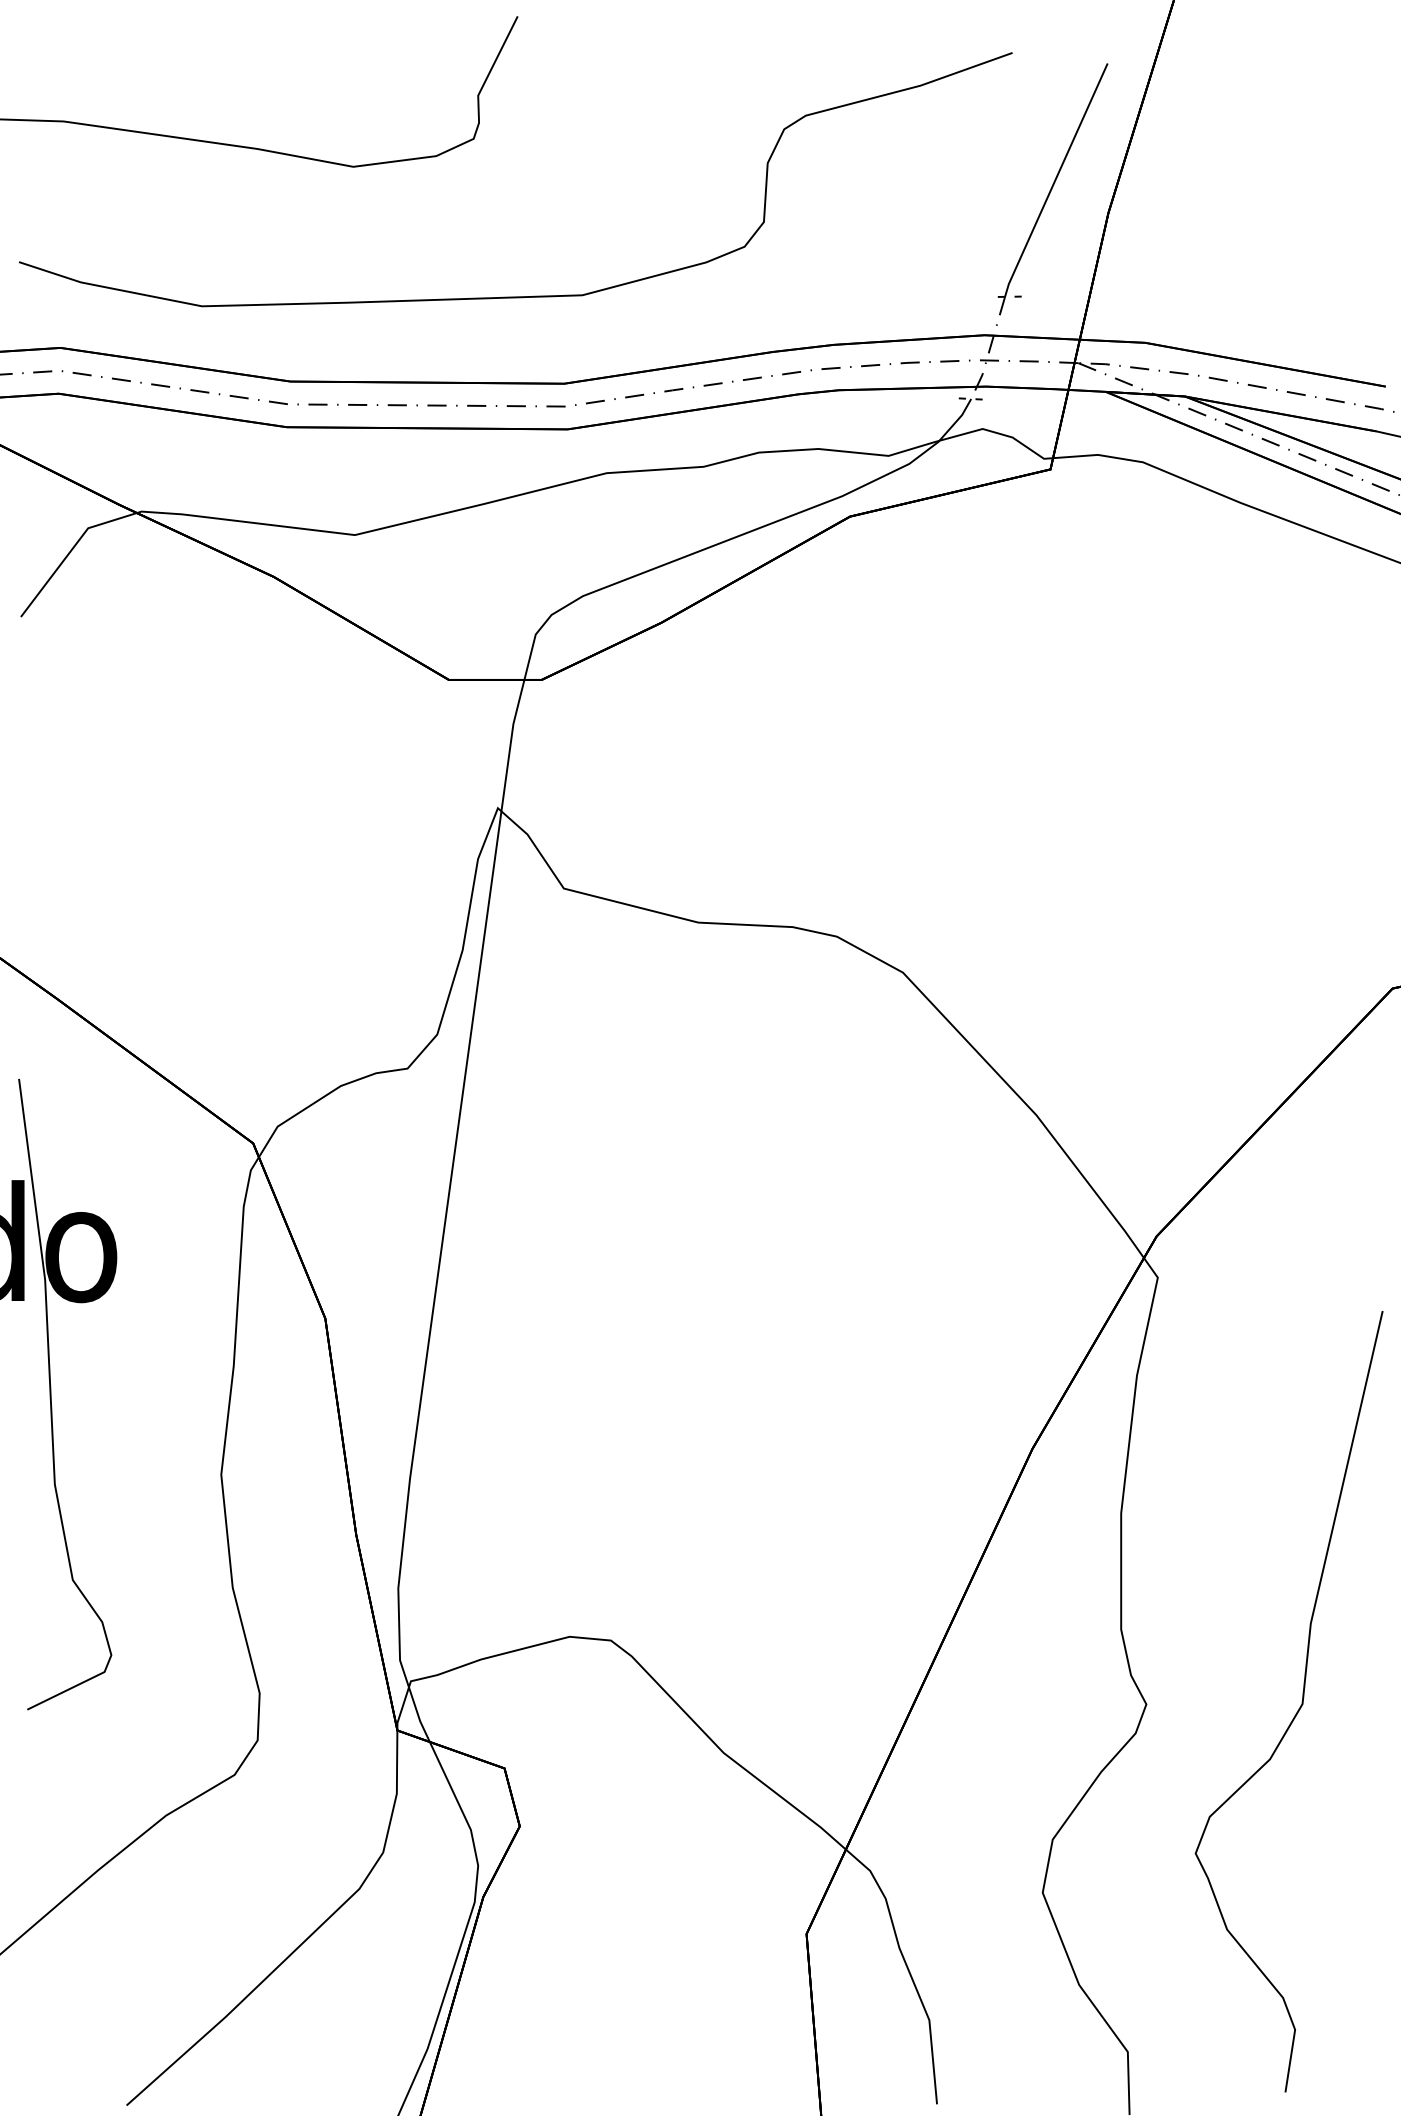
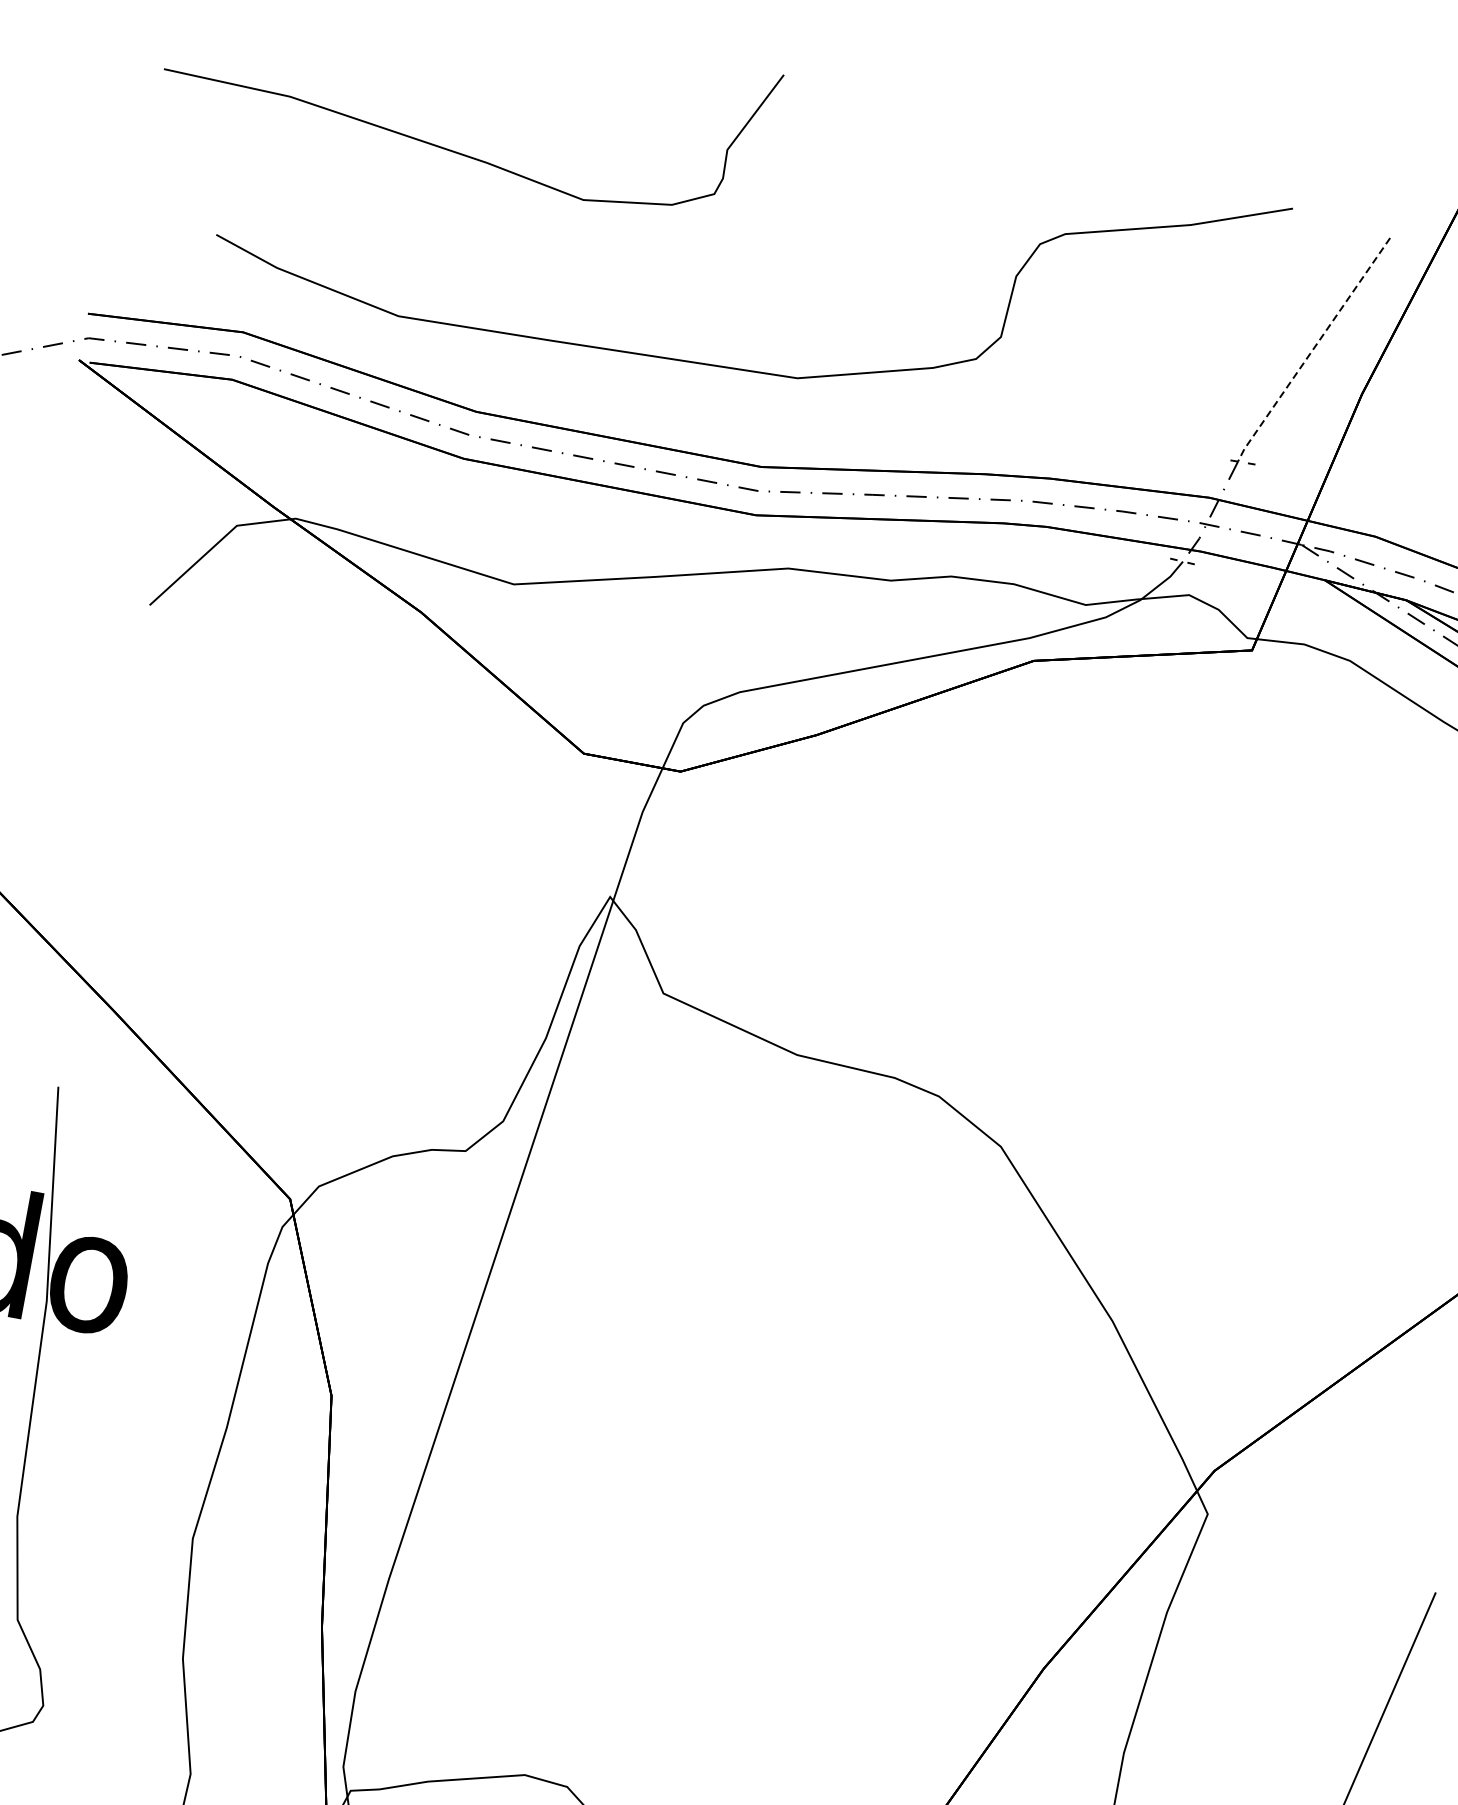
line: (1054, 181) -> (1311, 350), solid -> dashed

